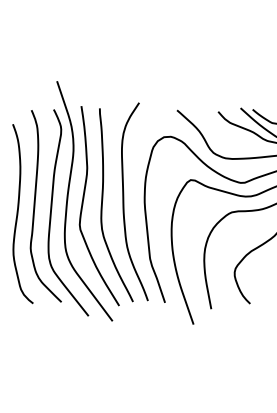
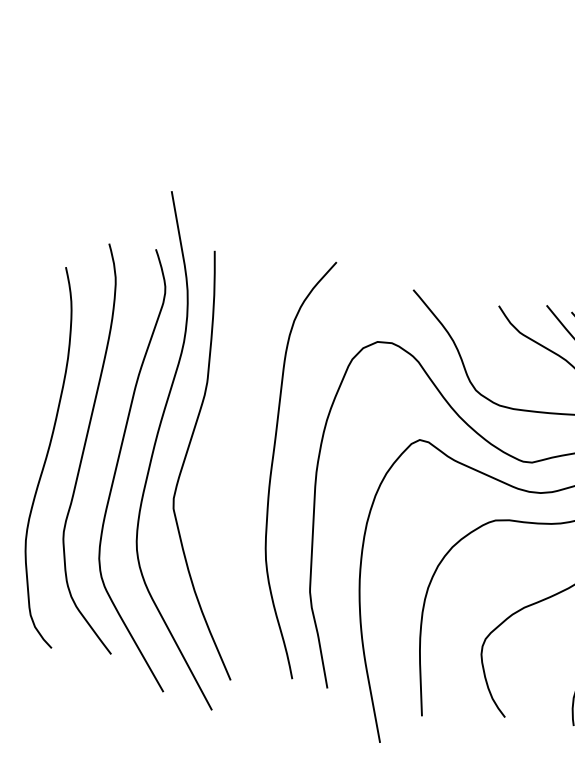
curve: (103, 200) -> (231, 455), removed

